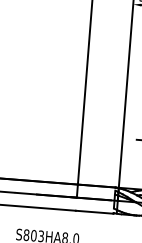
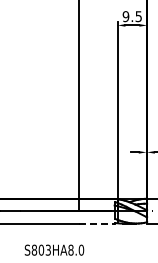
line: (94, 212) -> (96, 223), solid -> dashed

